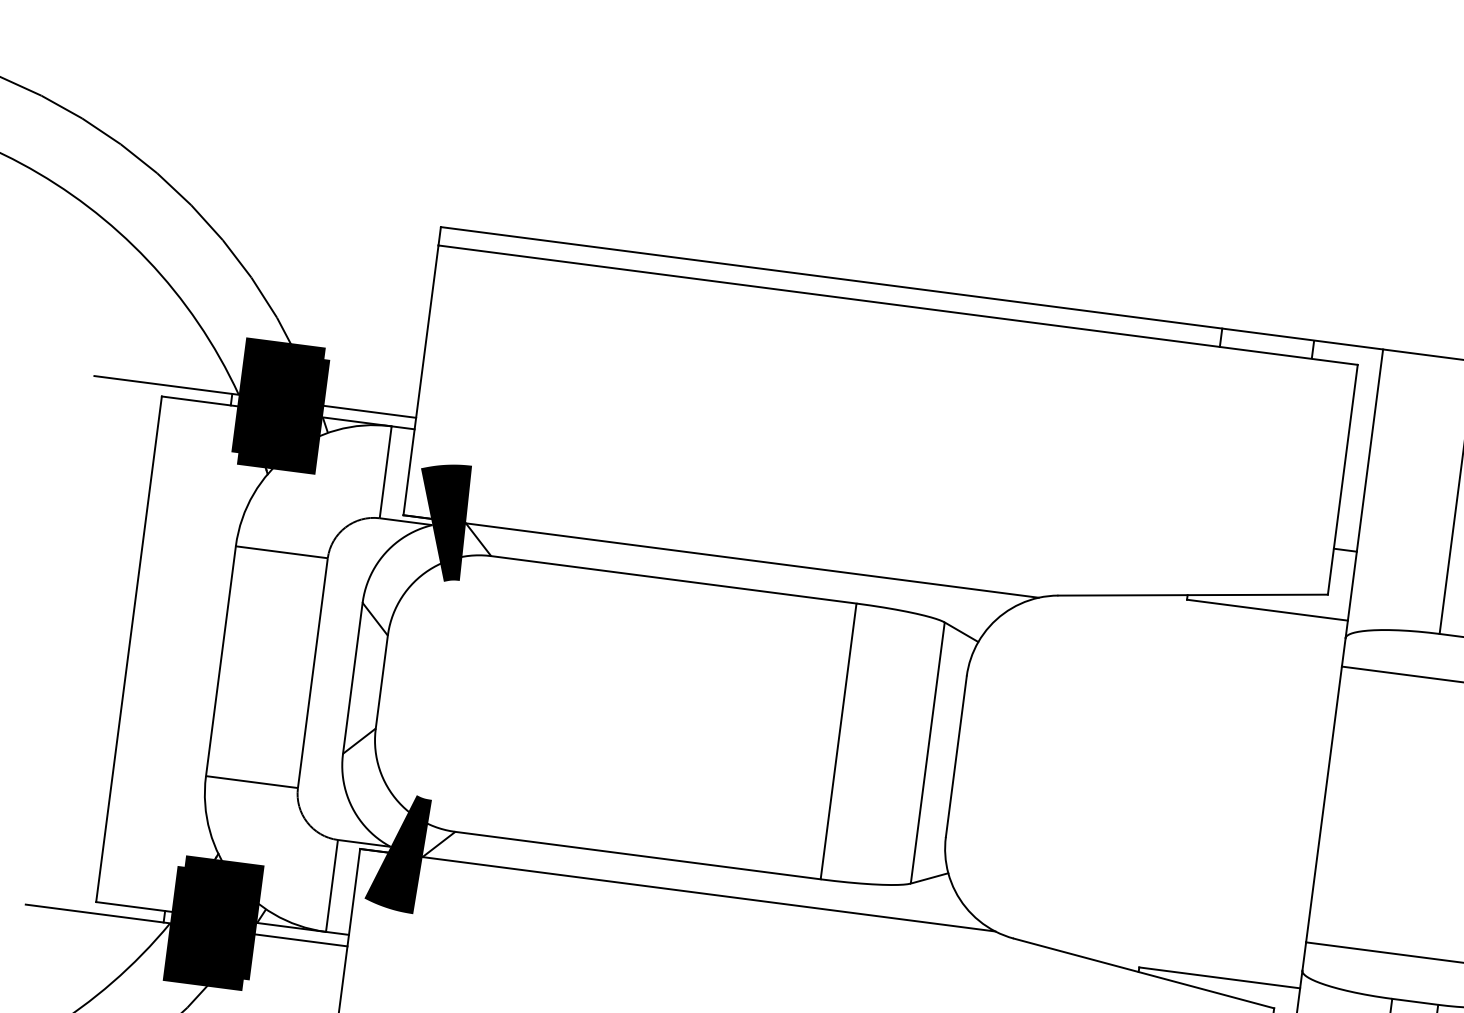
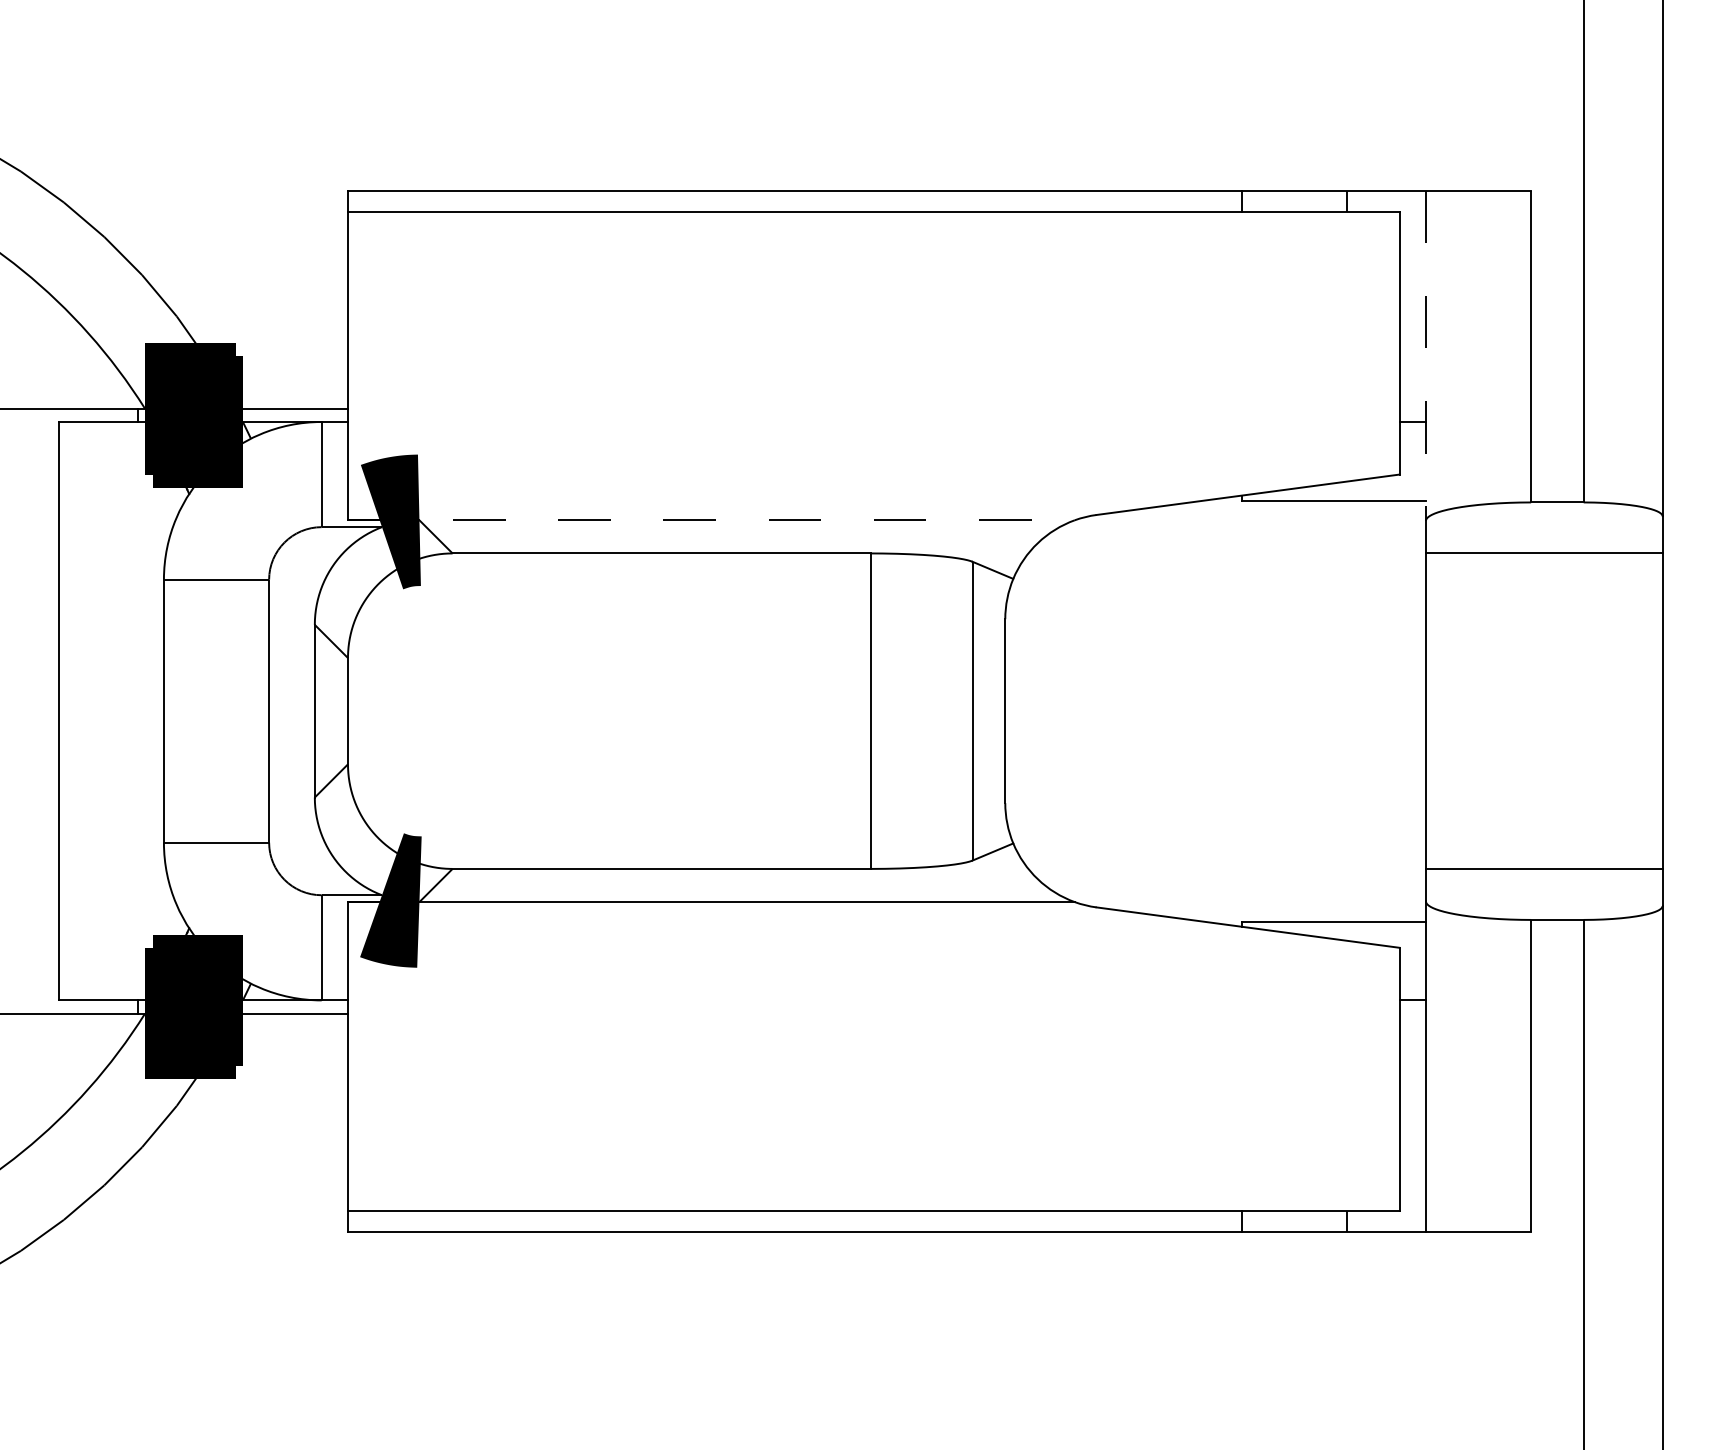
line: (1363, 494) -> (1425, 356), solid -> dashed
line: (721, 556) -> (711, 520), solid -> dashed

